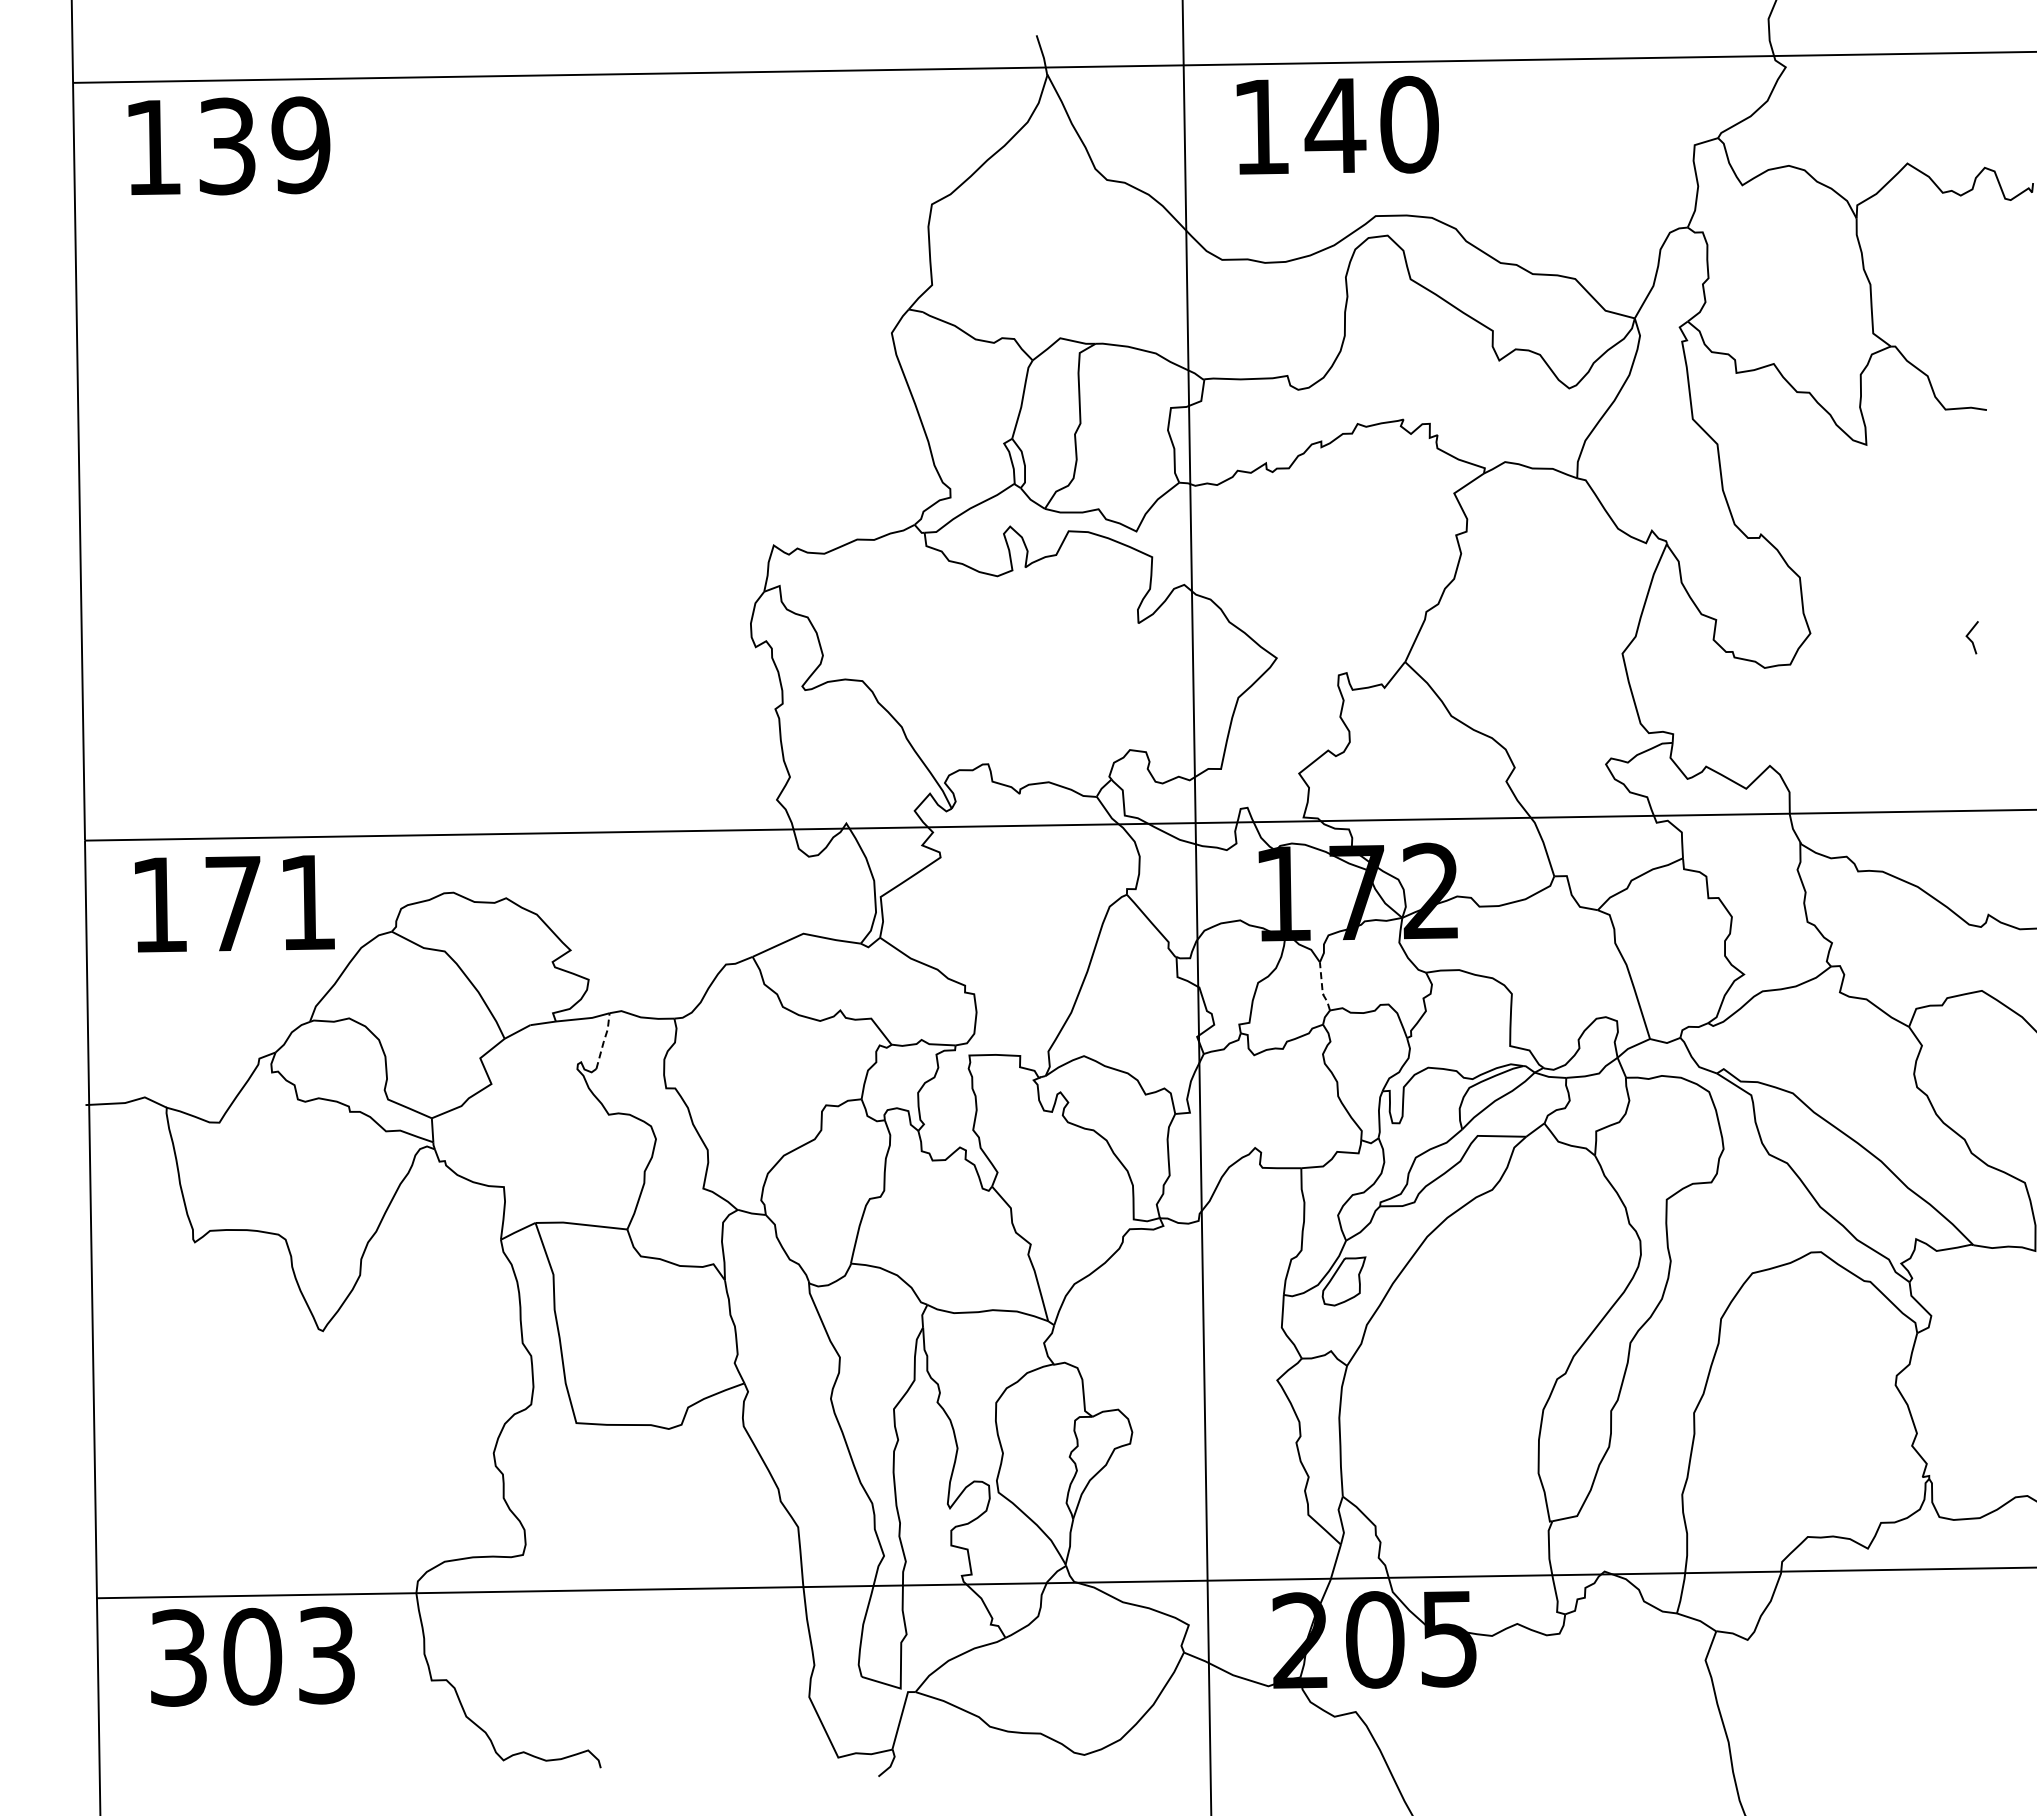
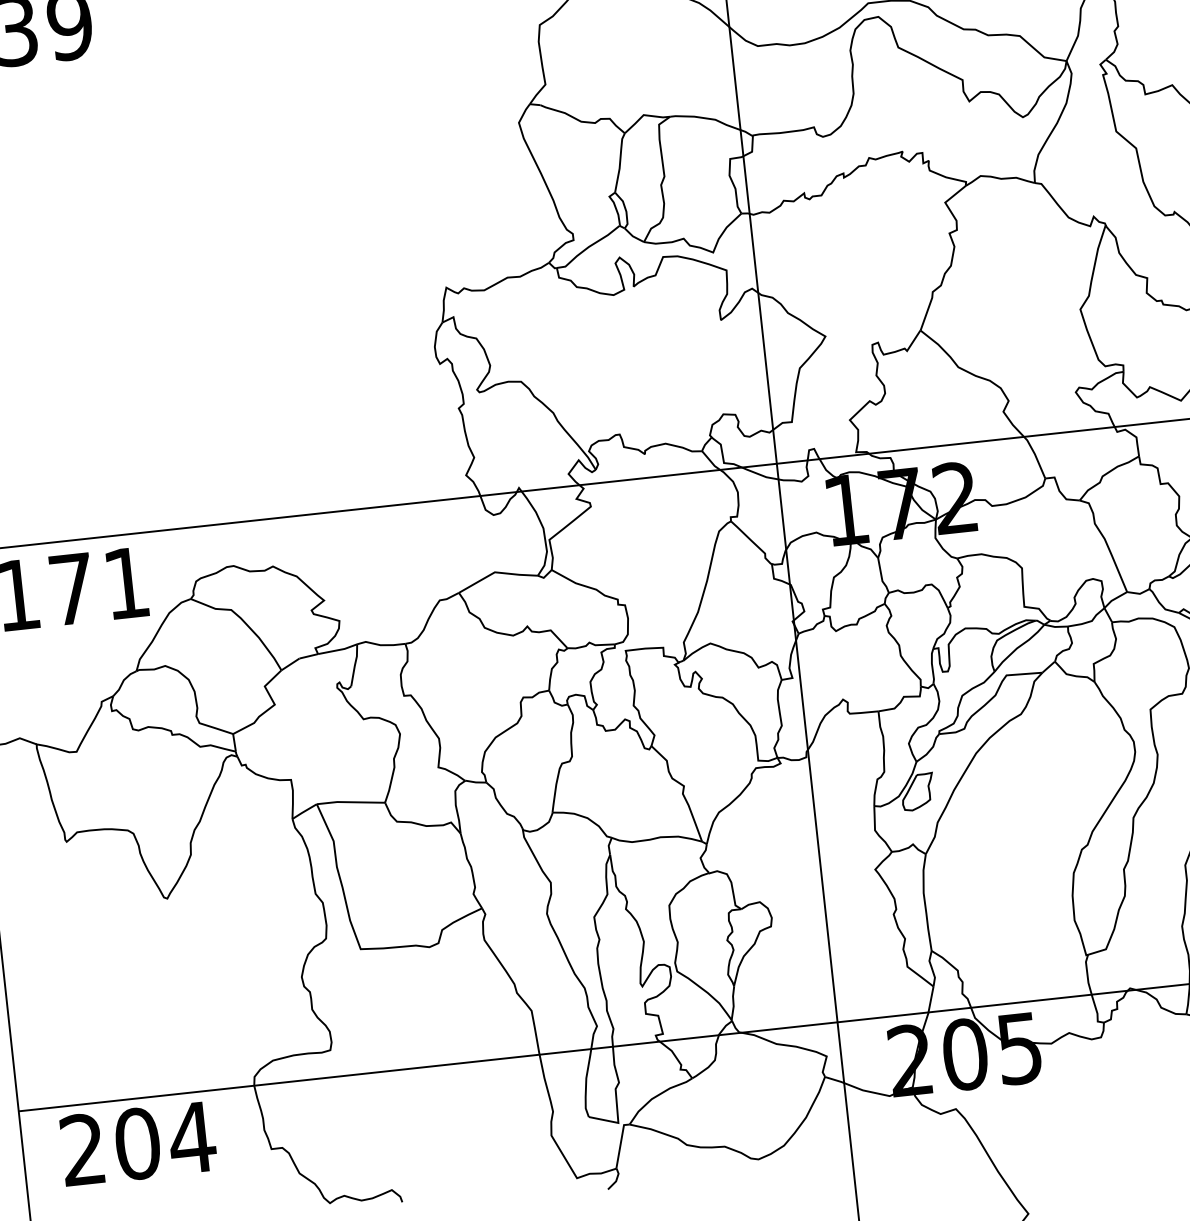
line: (1322, 988) -> (881, 577), dashed -> solid
line: (604, 1040) -> (355, 664), dashed -> solid
text: (253, 1656) -> (138, 1143), 303 -> 204

